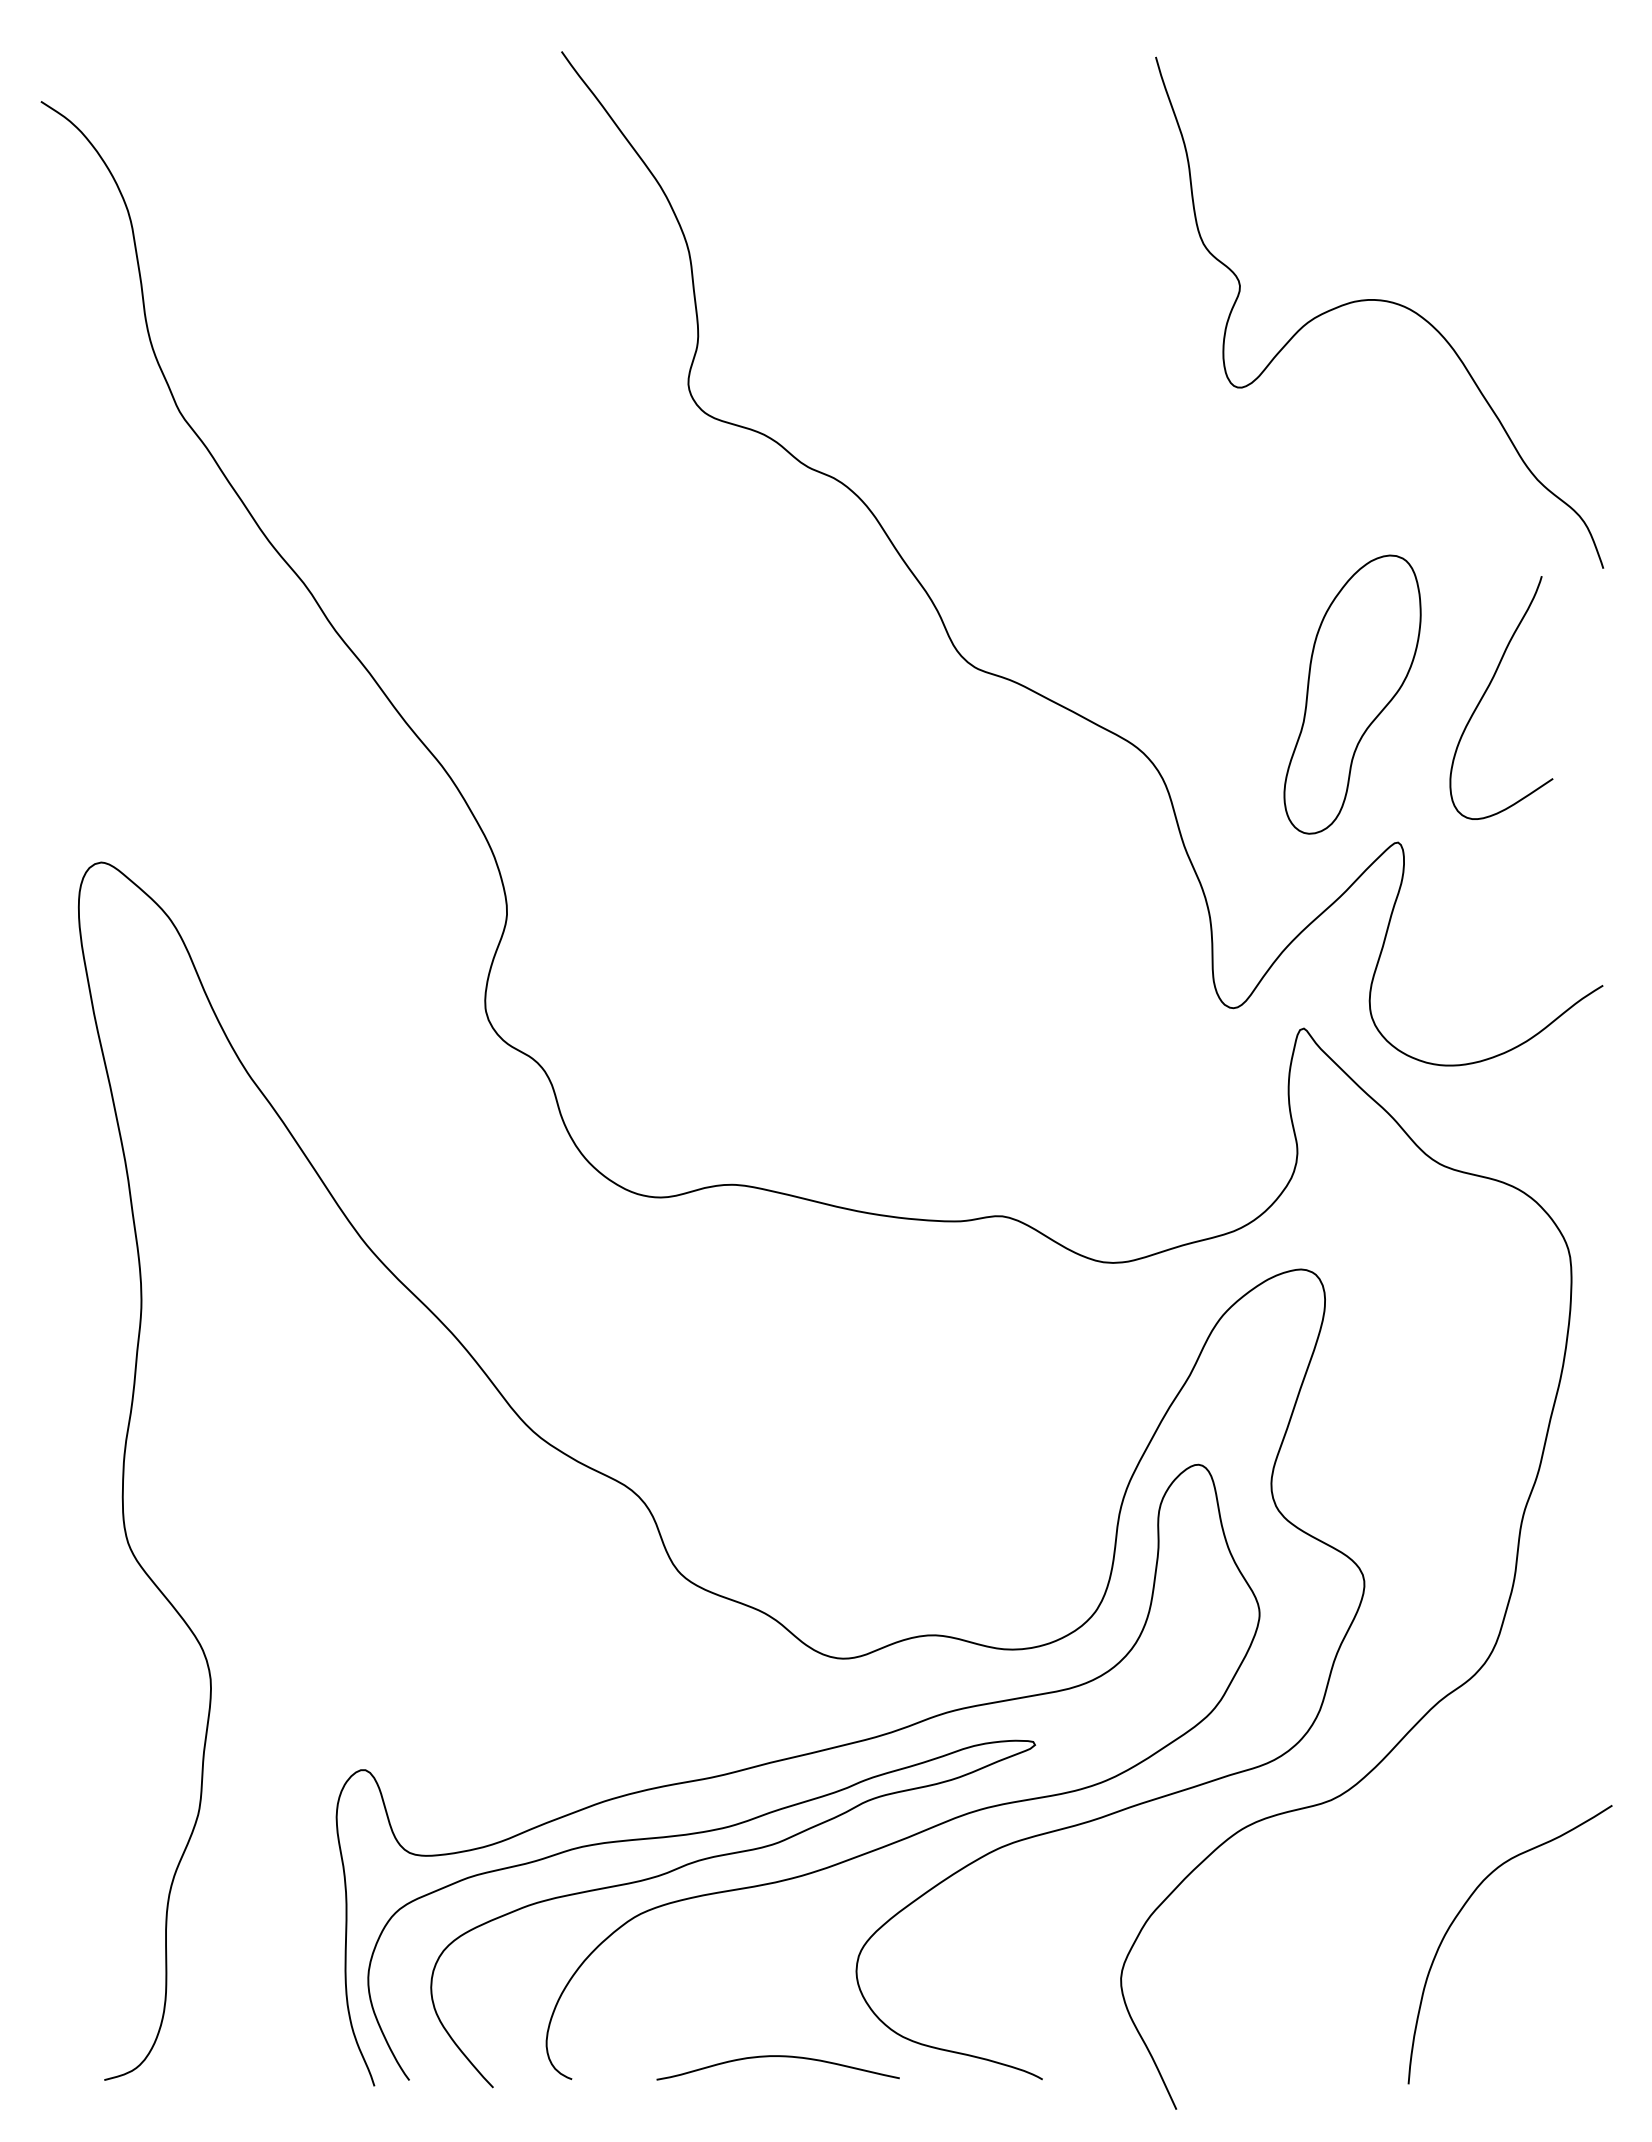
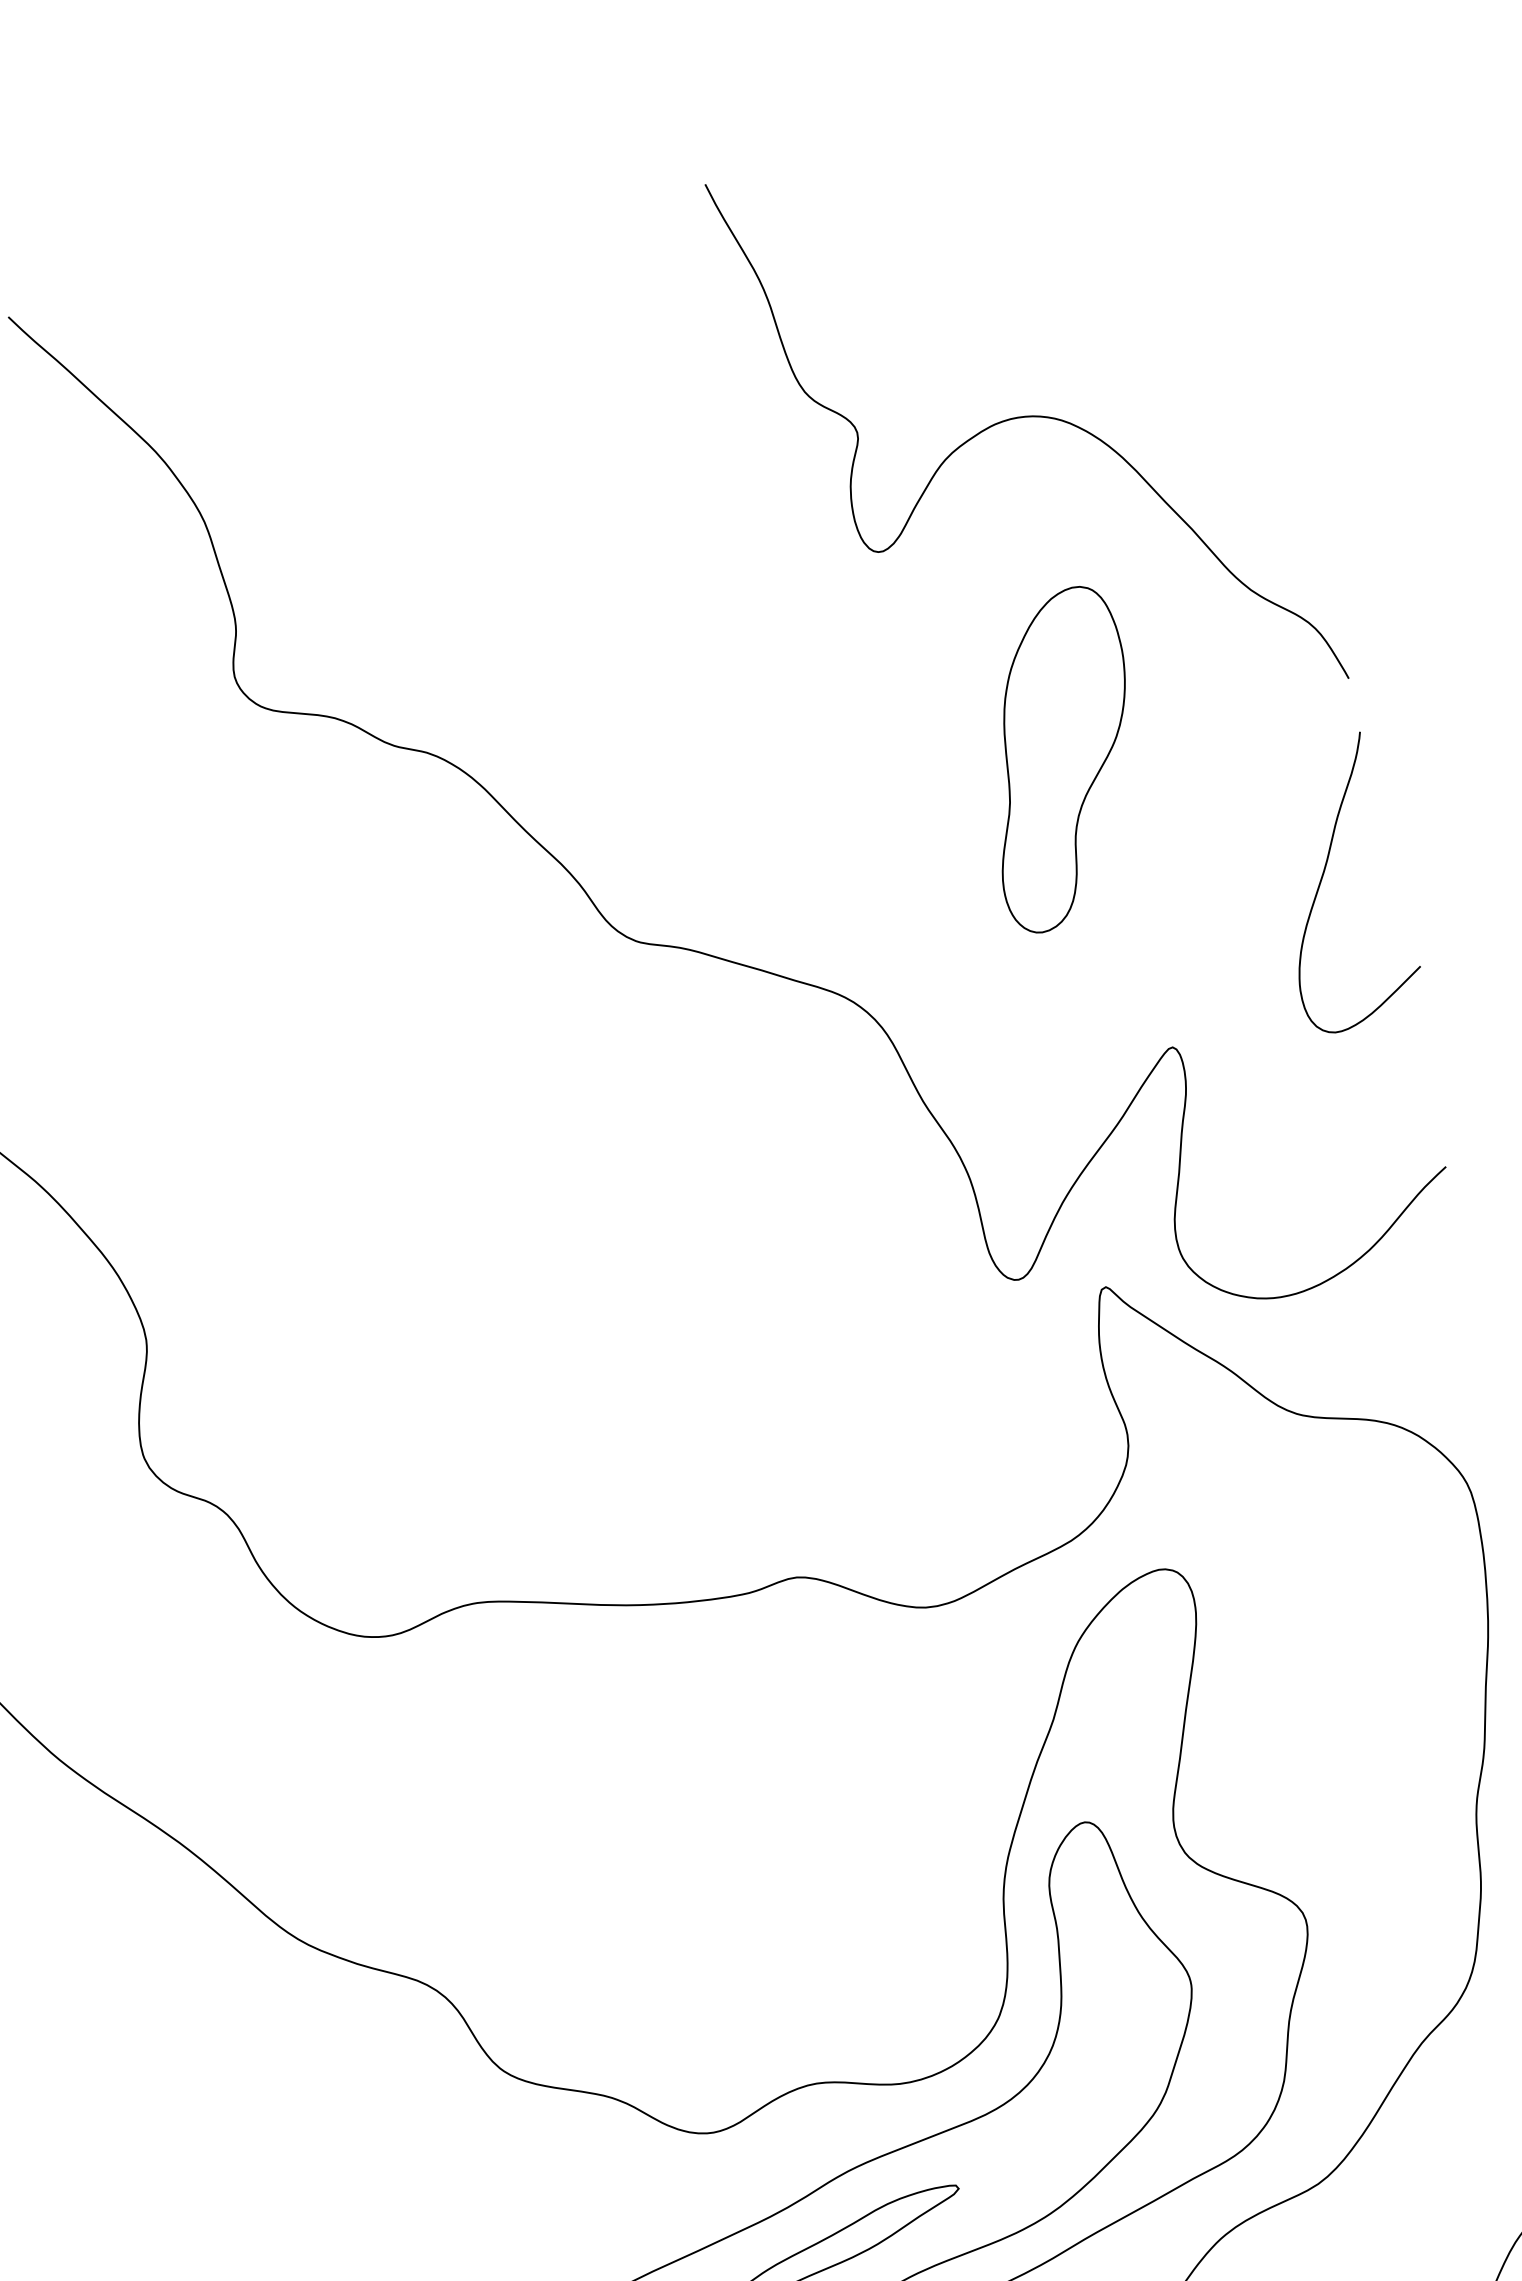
curve: (1487, 690) -> (1323, 878), moved
part: (1352, 694) -> (1060, 759), moved

